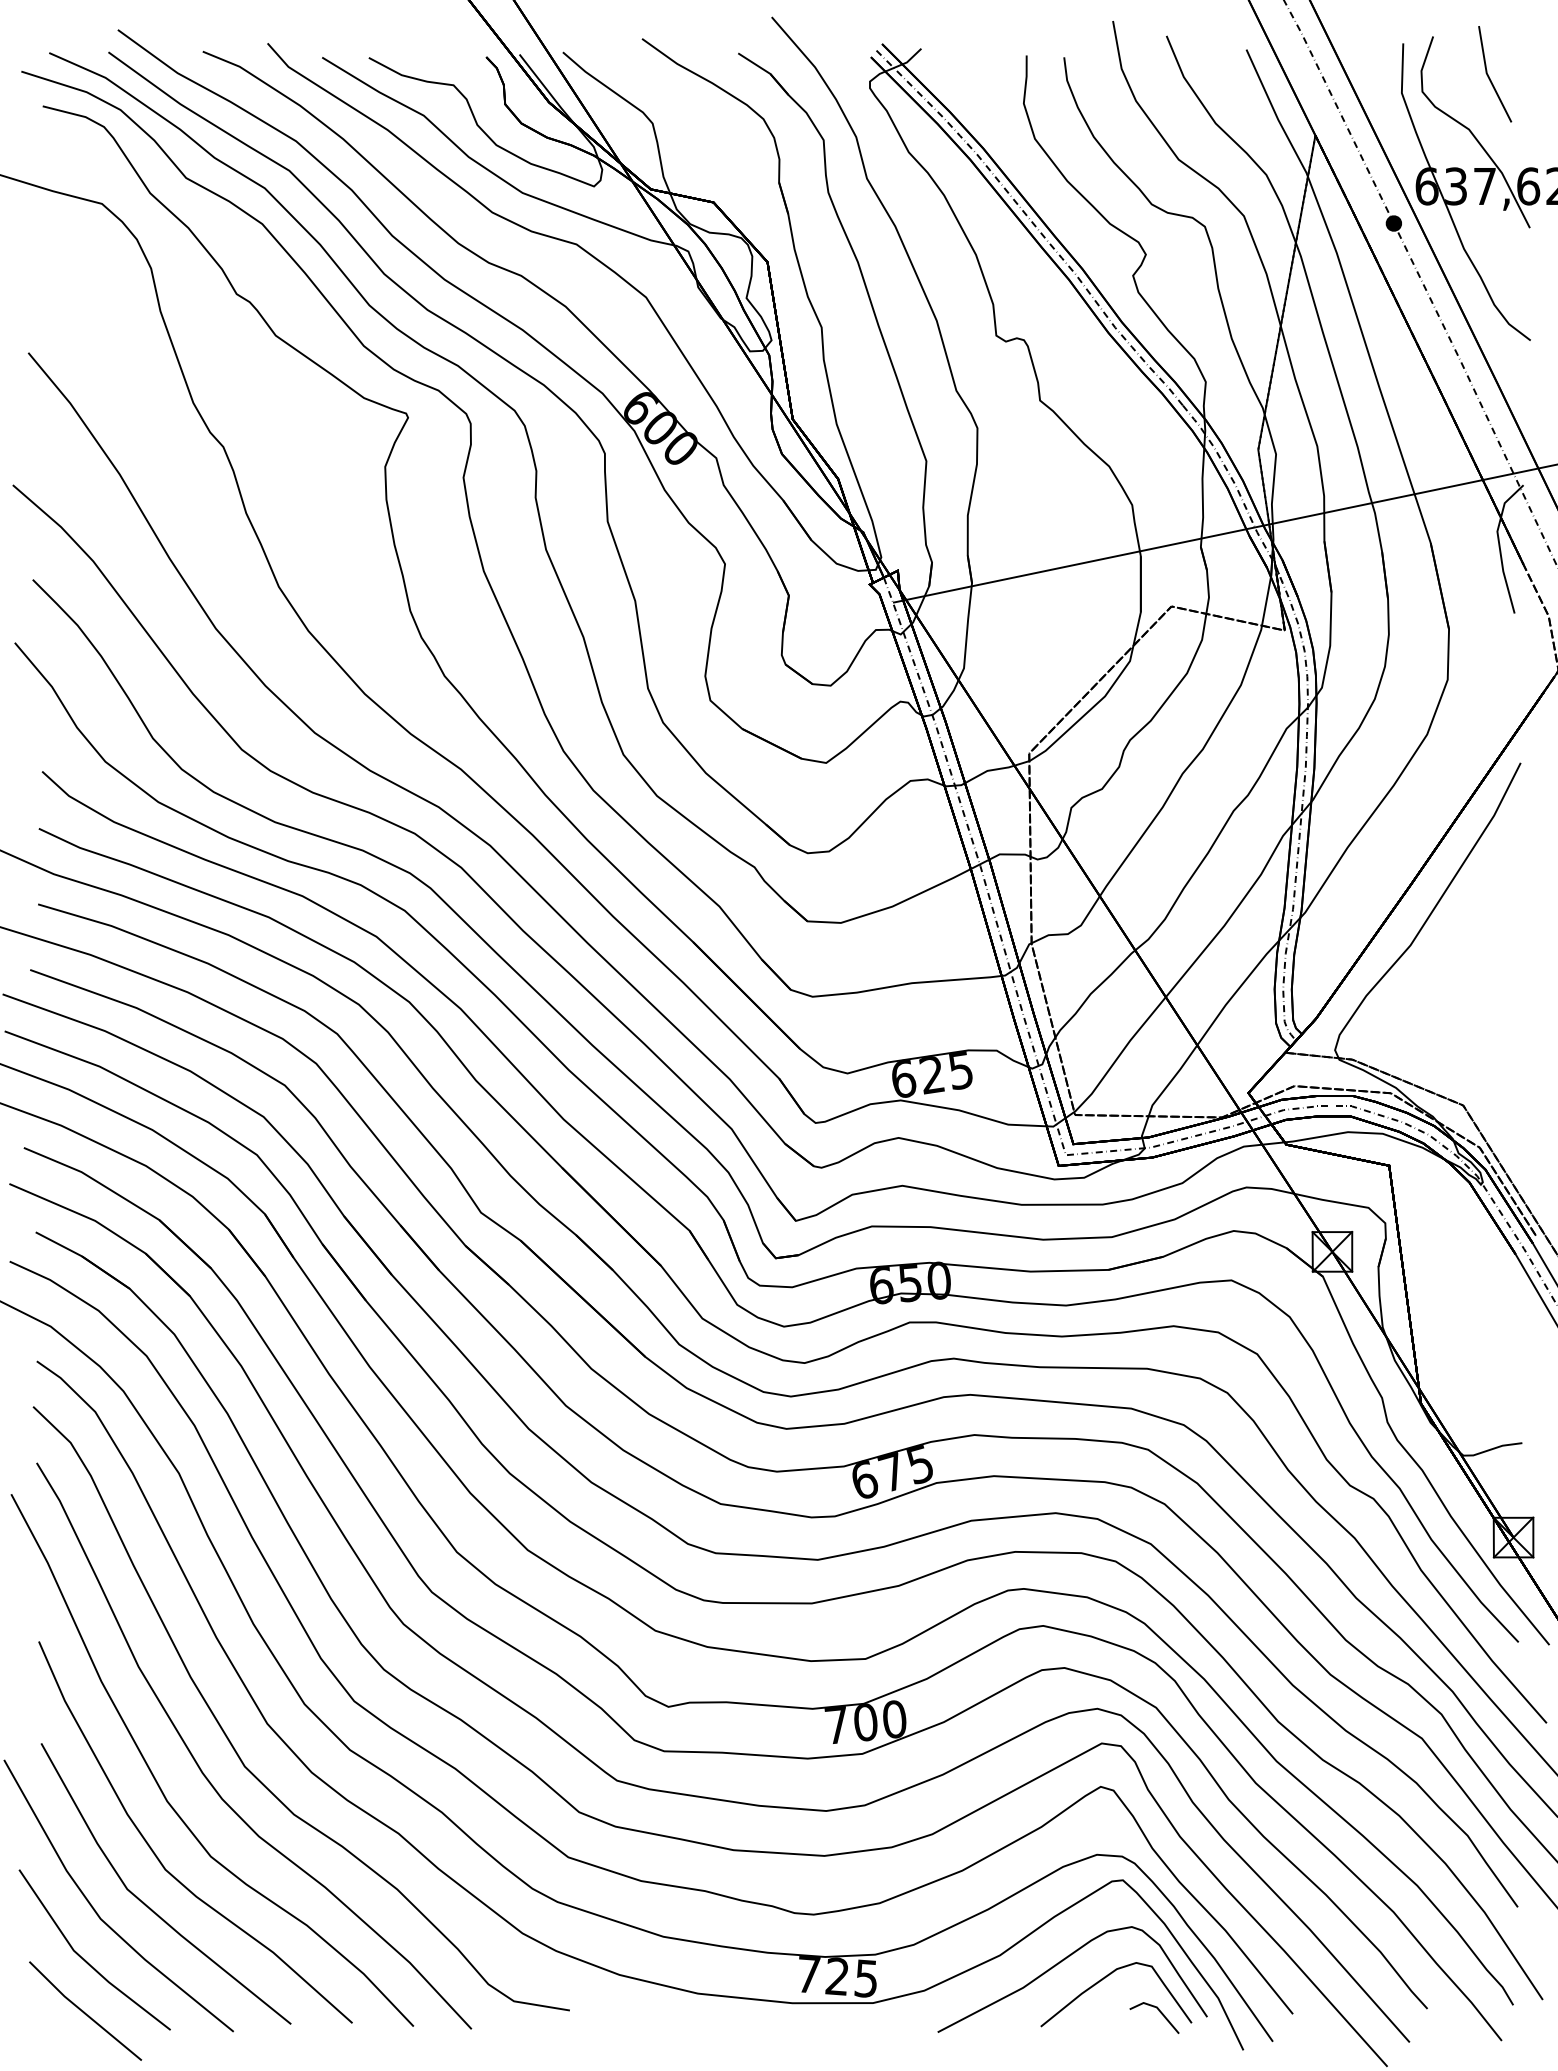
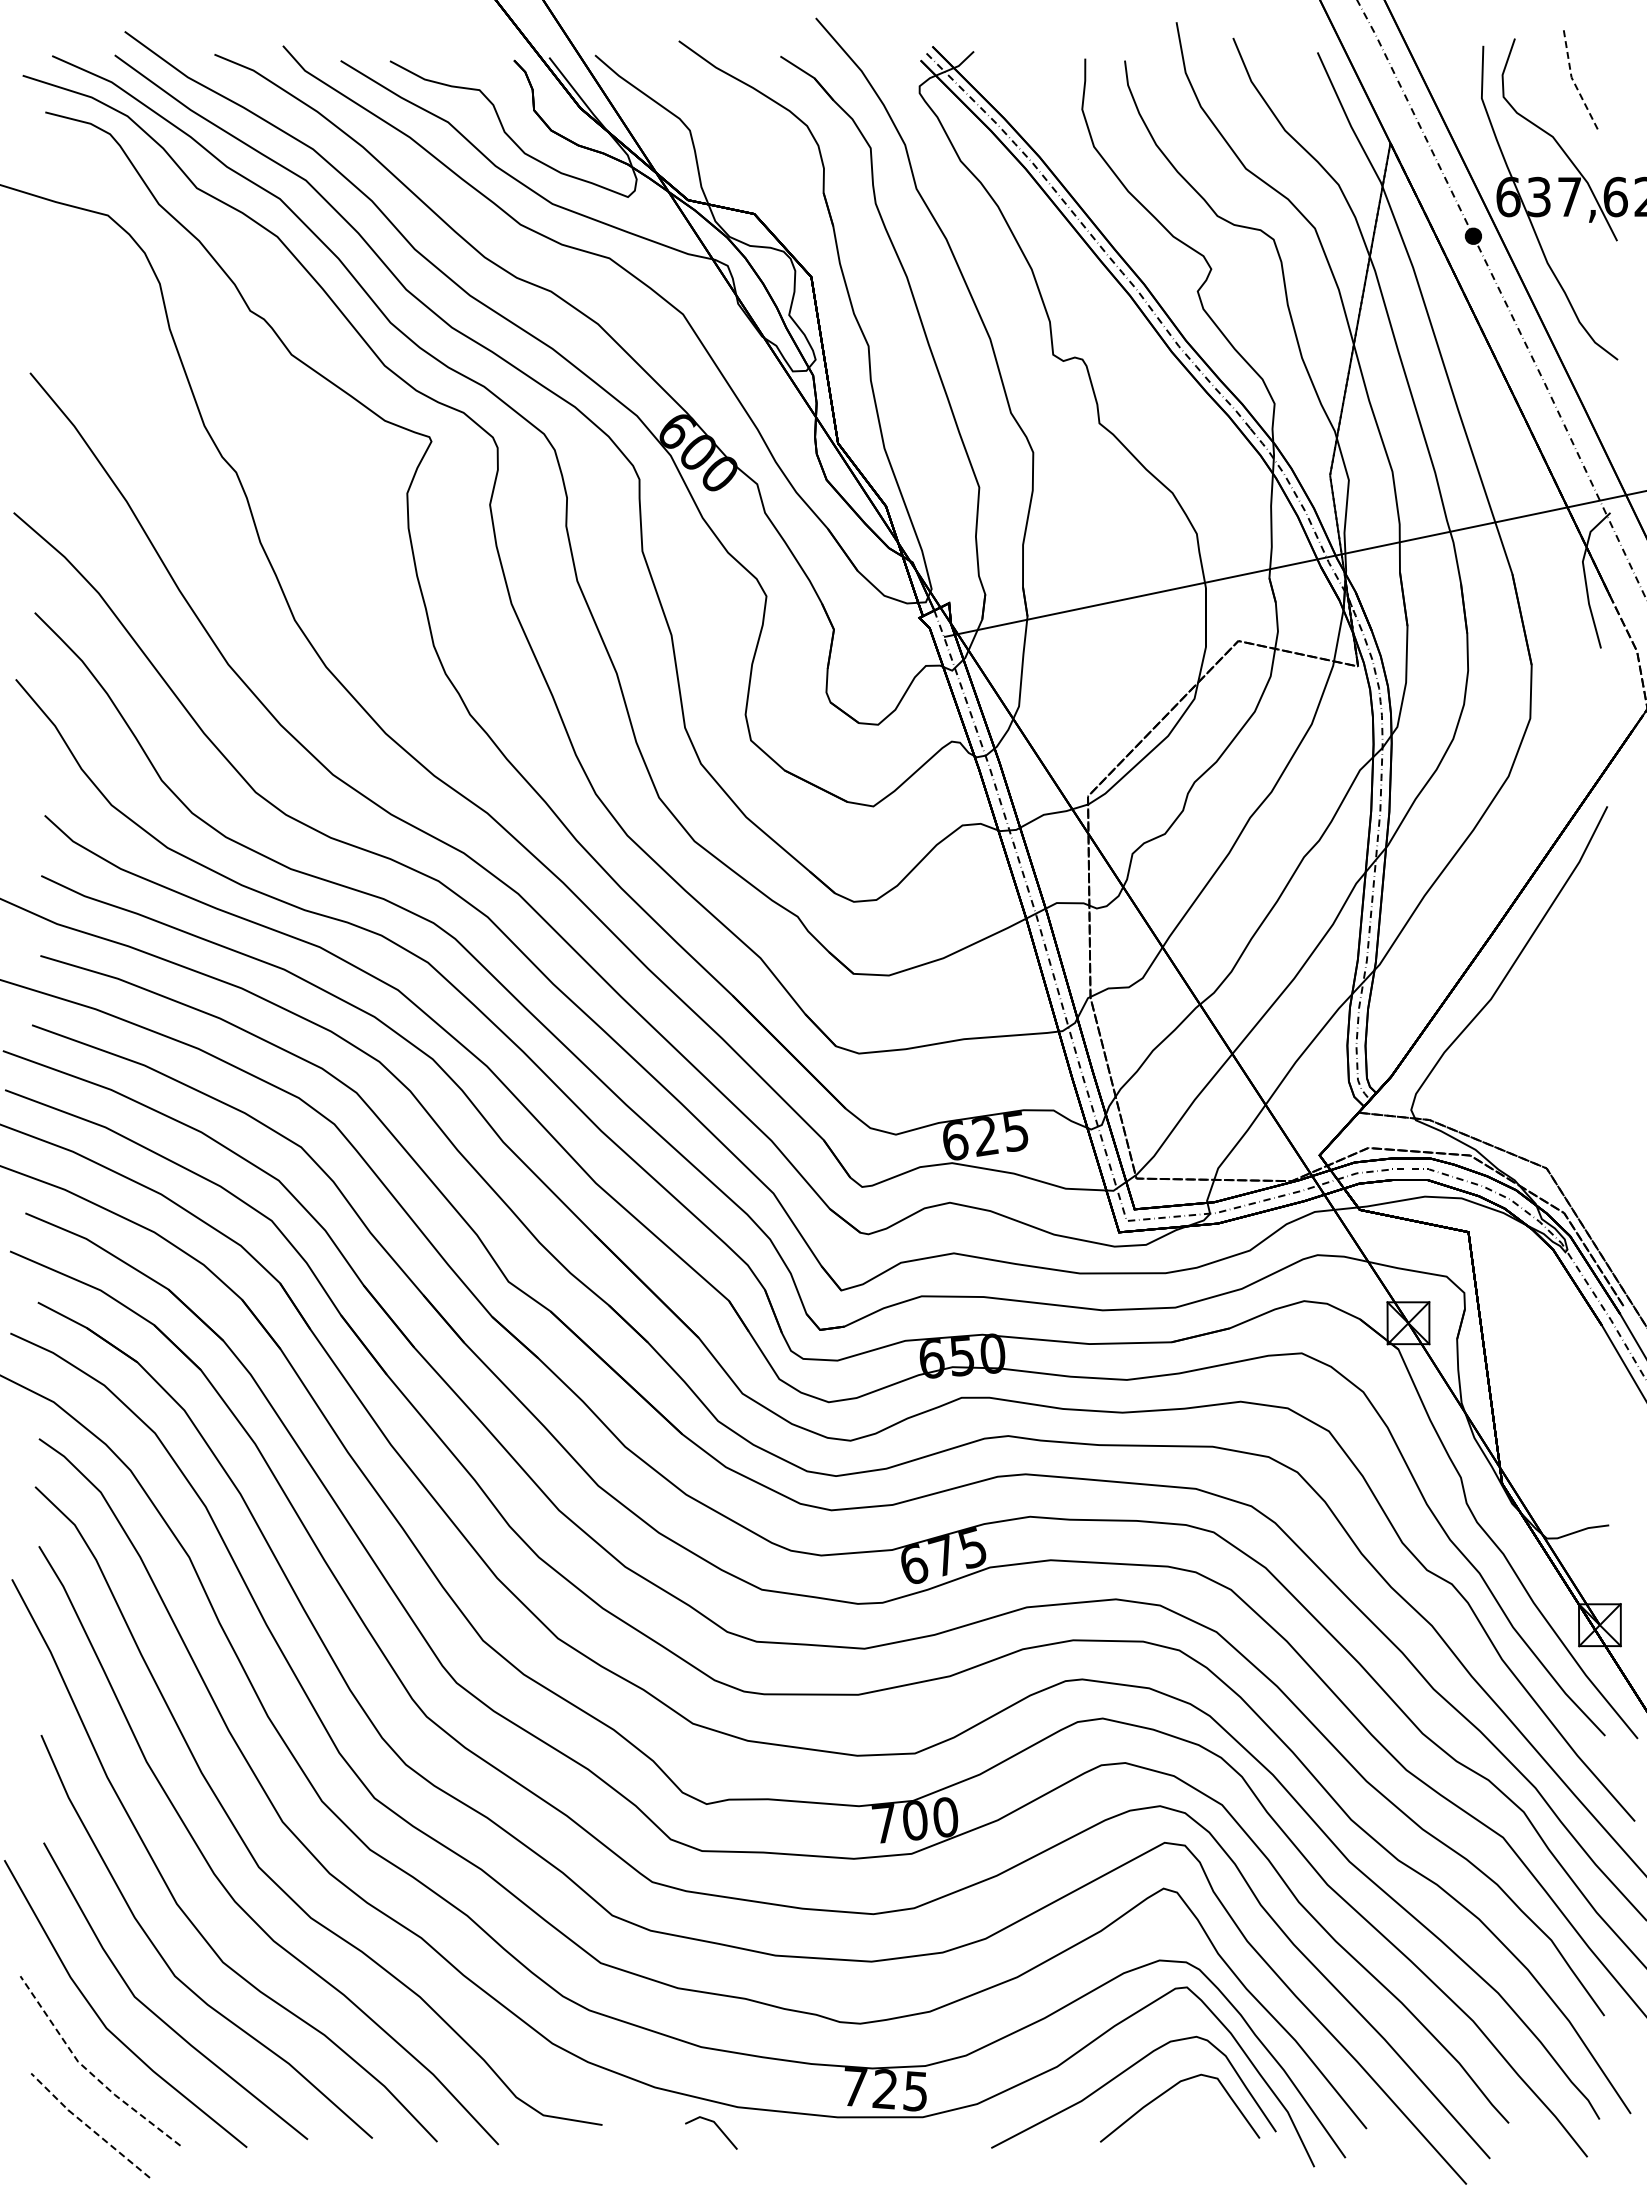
line: (1487, 76) -> (1572, 80), solid -> dashed
line: (83, 1959) -> (88, 2071), solid -> dashed
line: (83, 2011) -> (88, 2126), solid -> dashed
line: (1159, 2011) -> (716, 2126), moved

